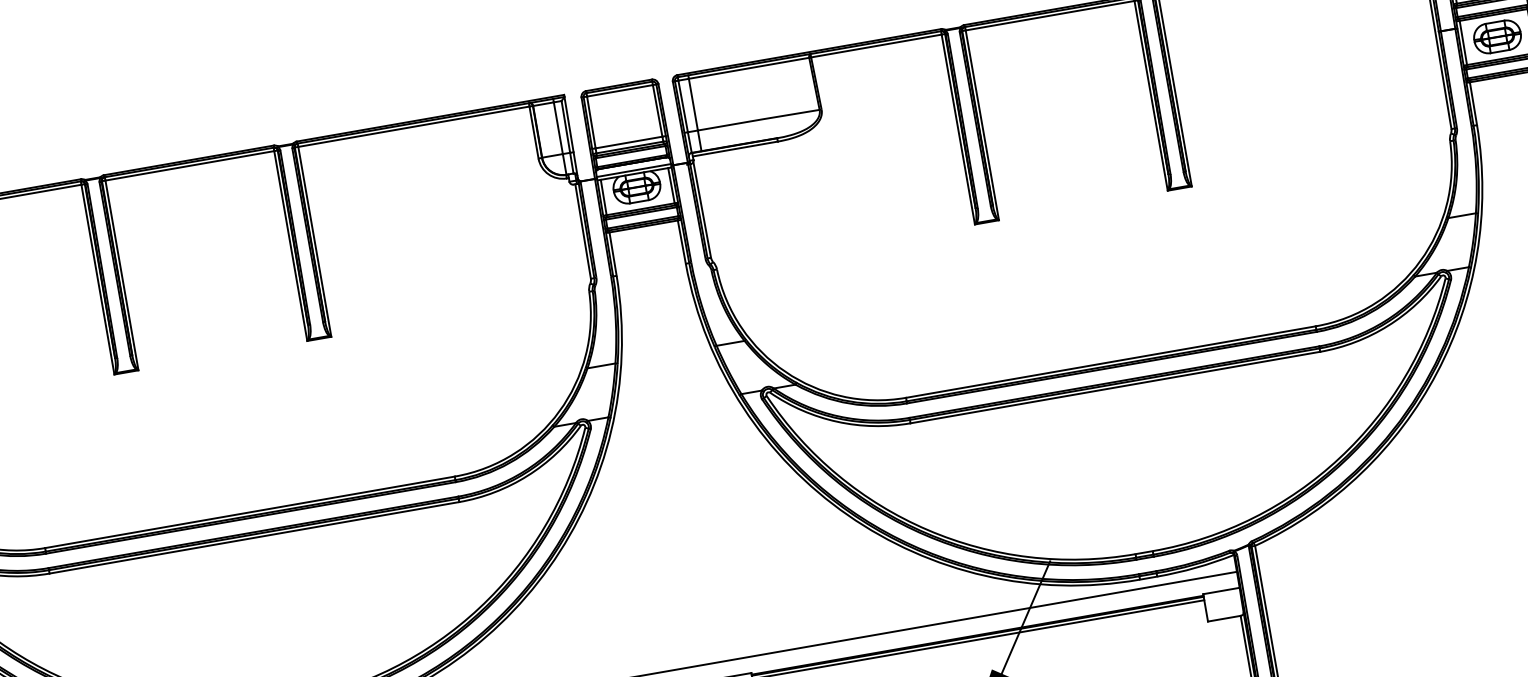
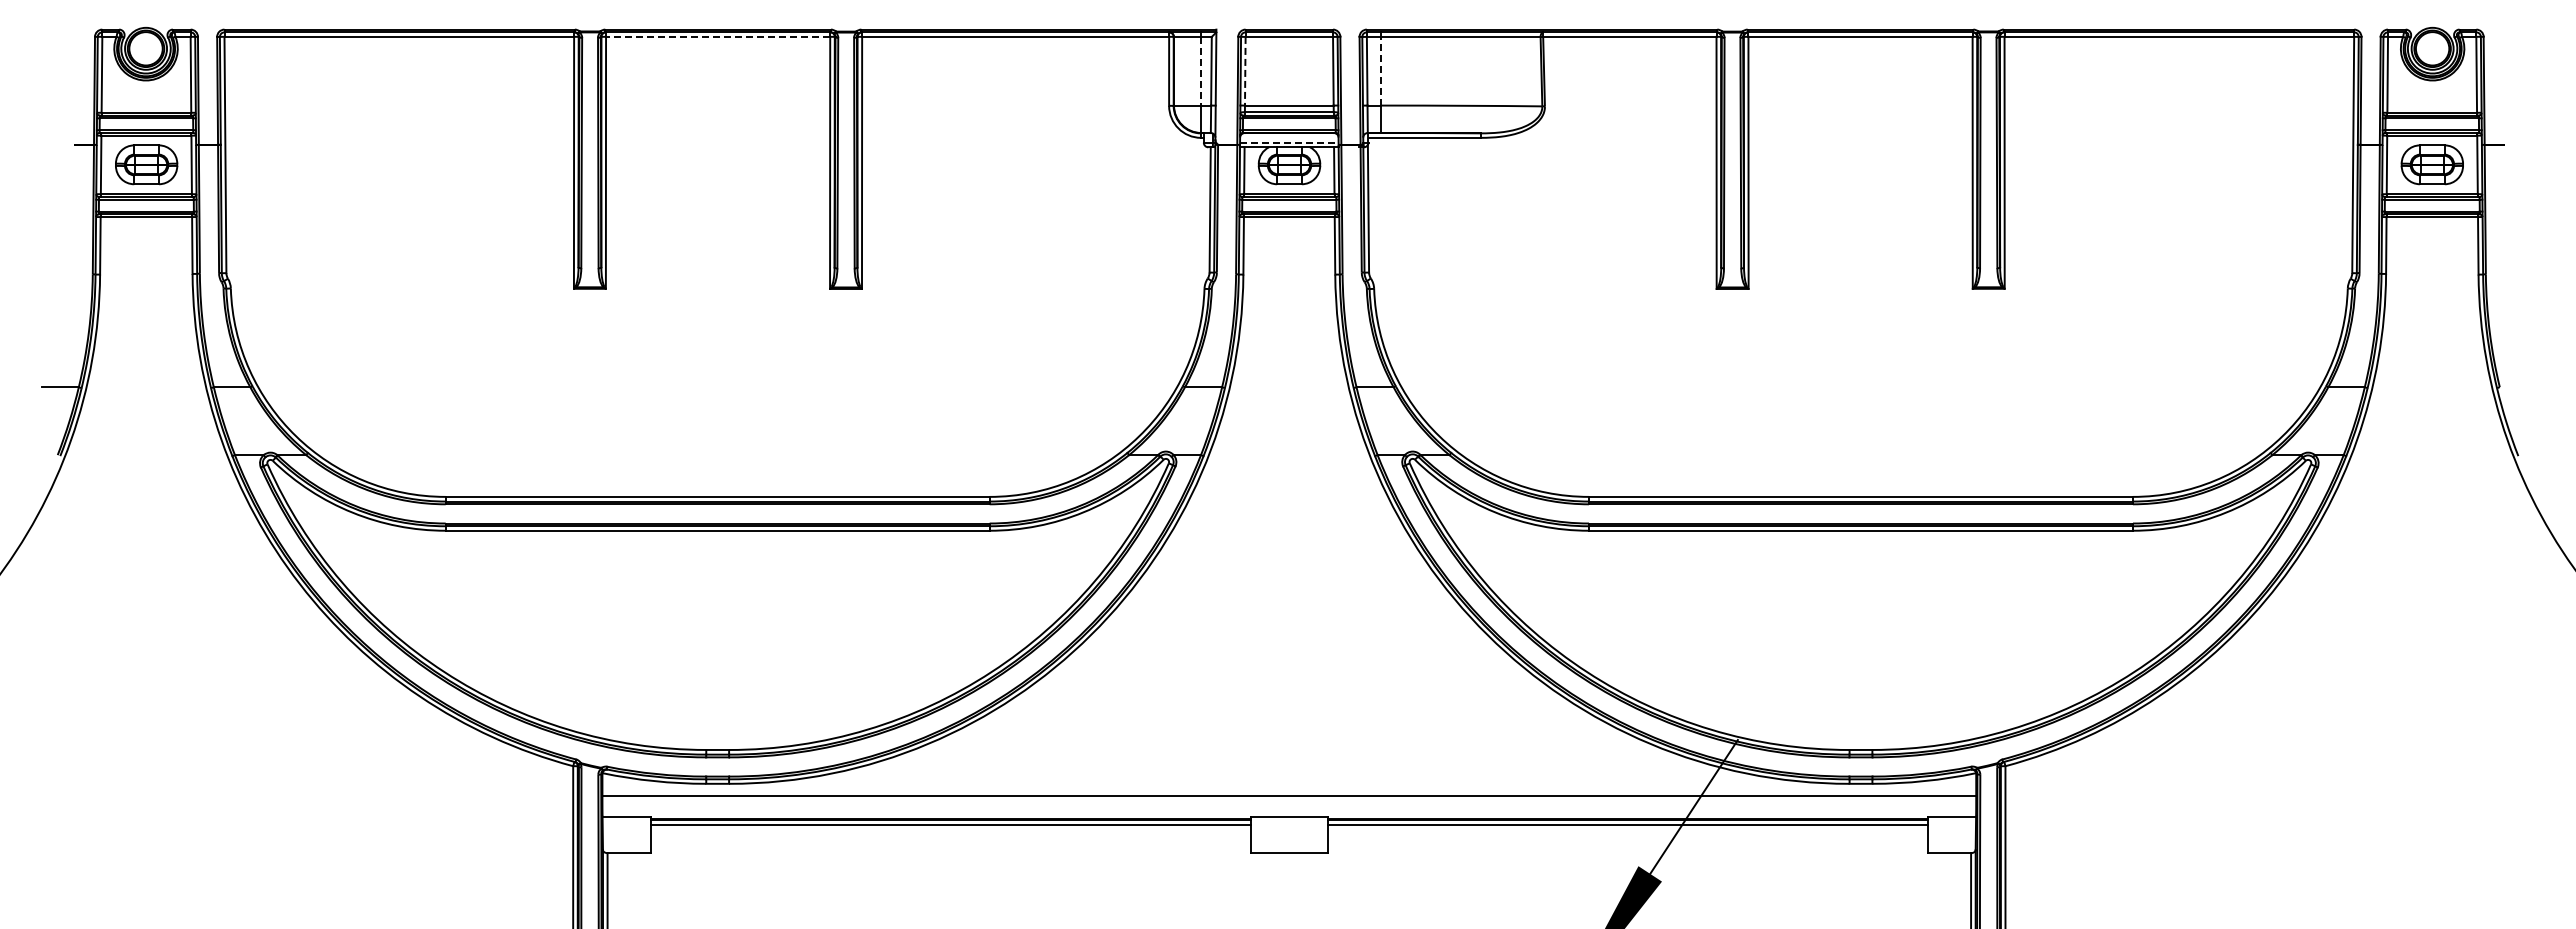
line: (693, 104) -> (1380, 70), solid -> dashed
line: (591, 122) -> (1245, 71), solid -> dashed
line: (558, 128) -> (1201, 71), solid -> dashed
line: (189, 165) -> (717, 36), solid -> dashed
line: (634, 170) -> (1289, 142), solid -> dashed

